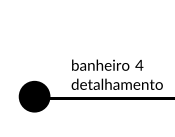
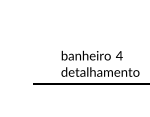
fill: (34, 96) -> (29, 82), removed

